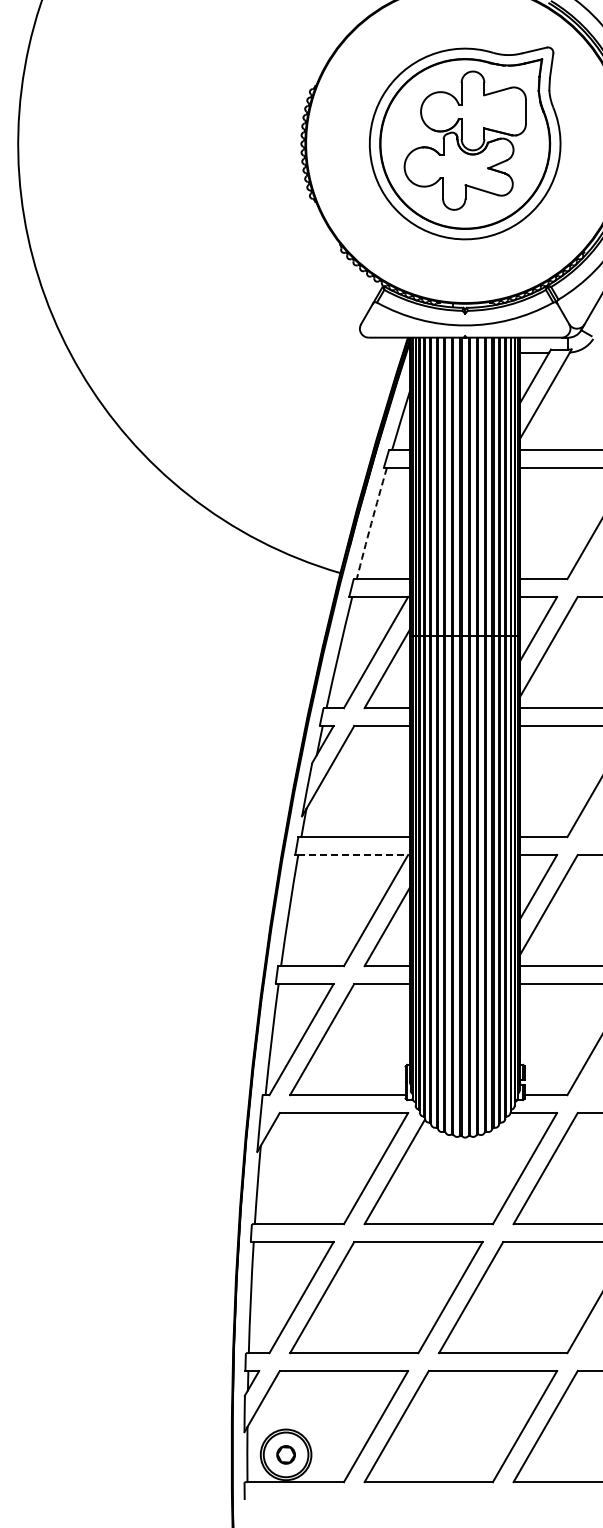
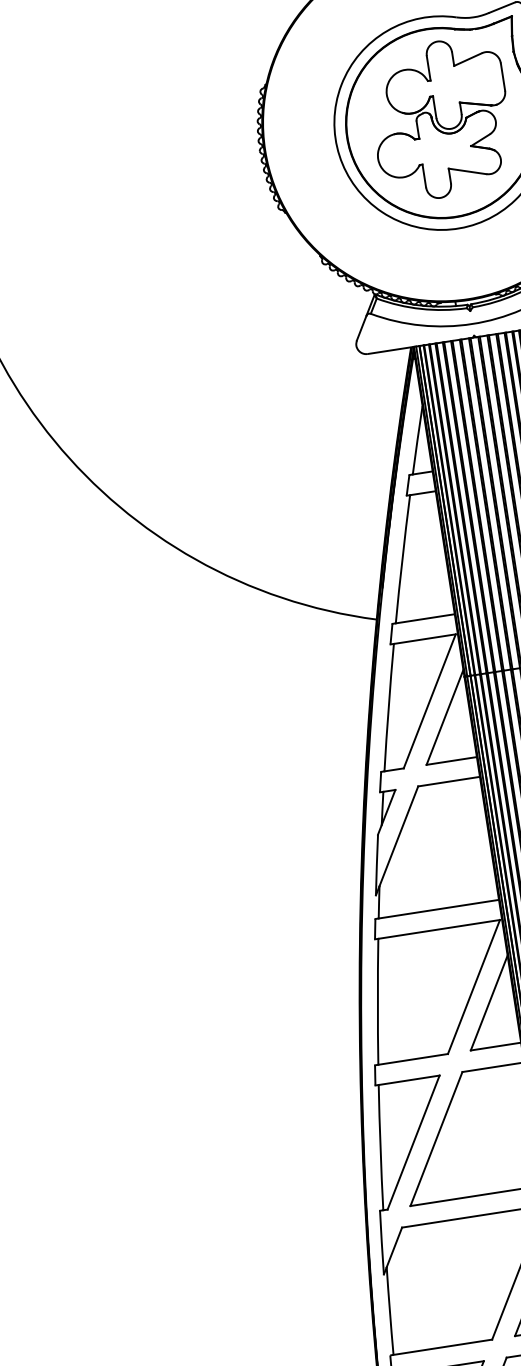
arc: (371, 523) -> (402, 559), dashed -> solid
line: (353, 855) -> (439, 929), dashed -> solid

